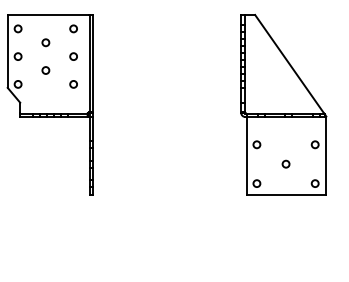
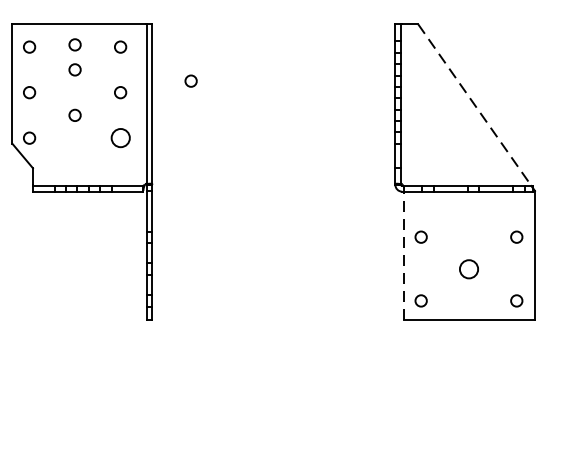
circle: (45, 27) -> (74, 44), added
circle: (116, 49) -> (190, 80), added
line: (289, 64) -> (474, 105), solid -> dashed
circle: (73, 84) -> (120, 138), size x1.6
line: (246, 155) -> (404, 254), solid -> dashed
circle: (285, 163) -> (468, 267), size x1.6

